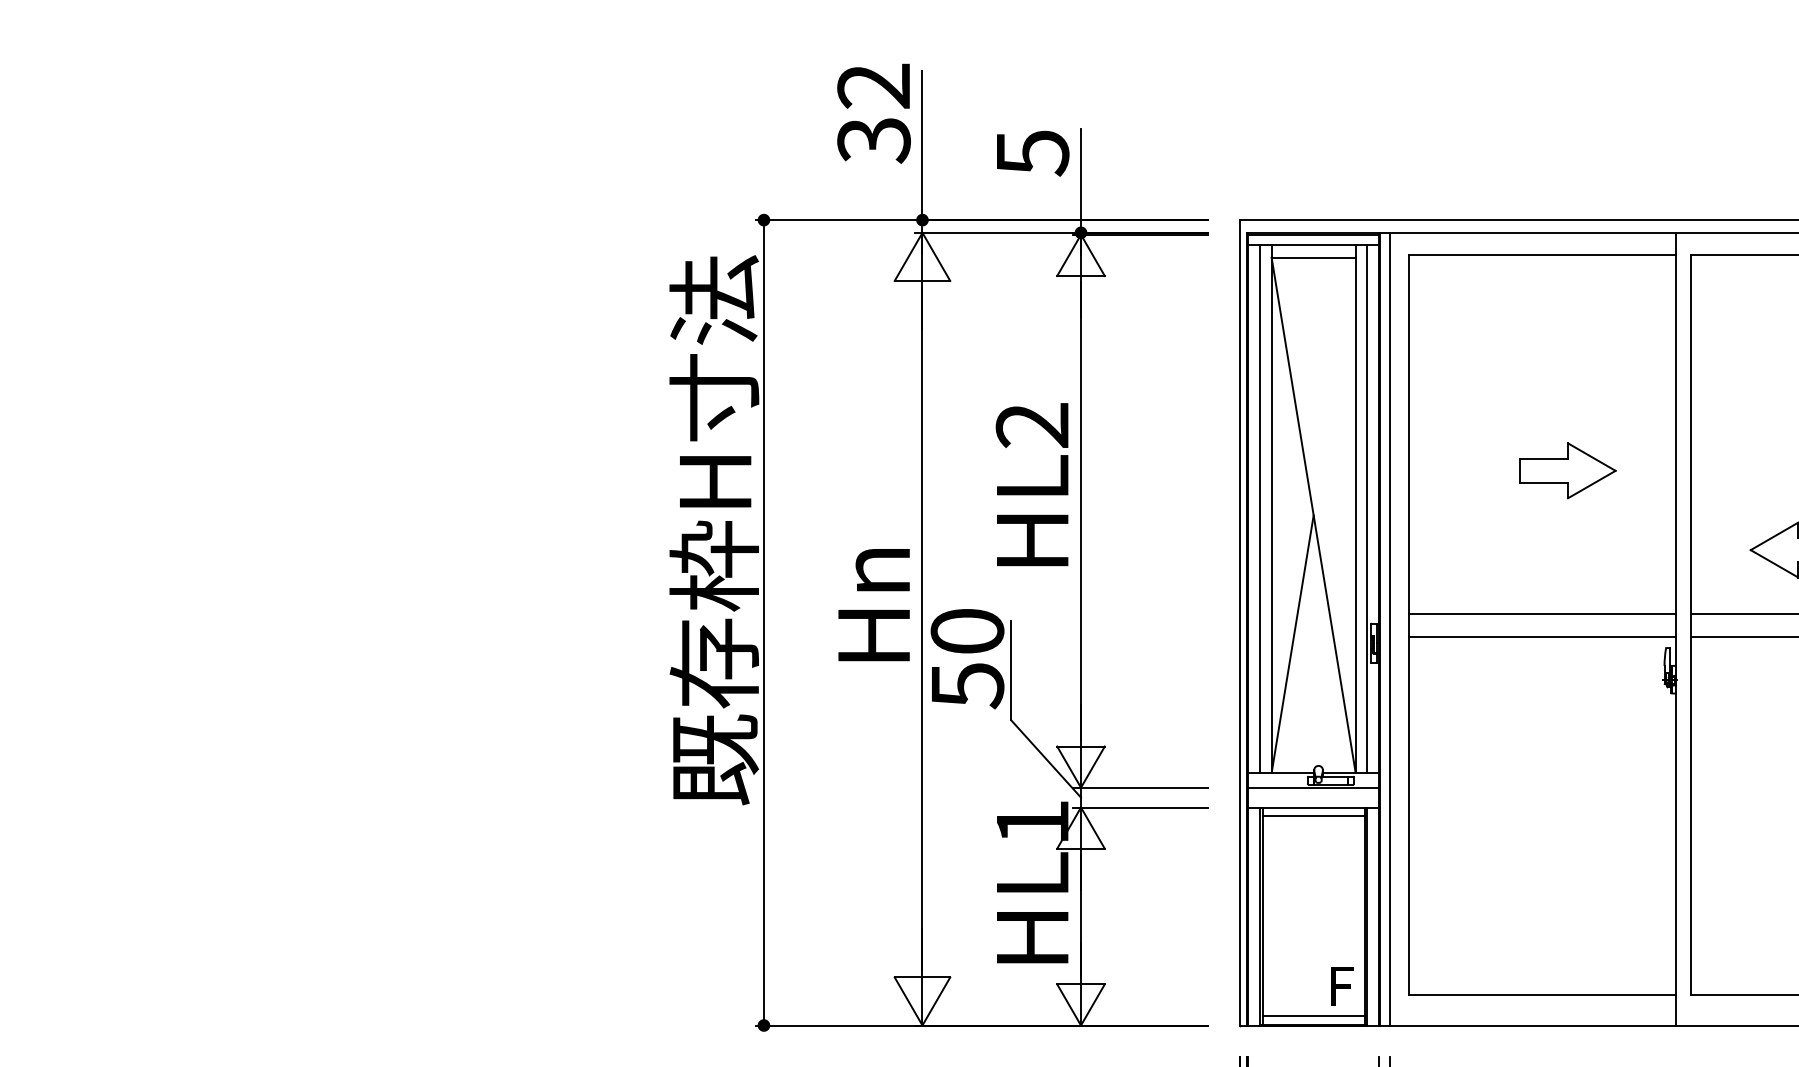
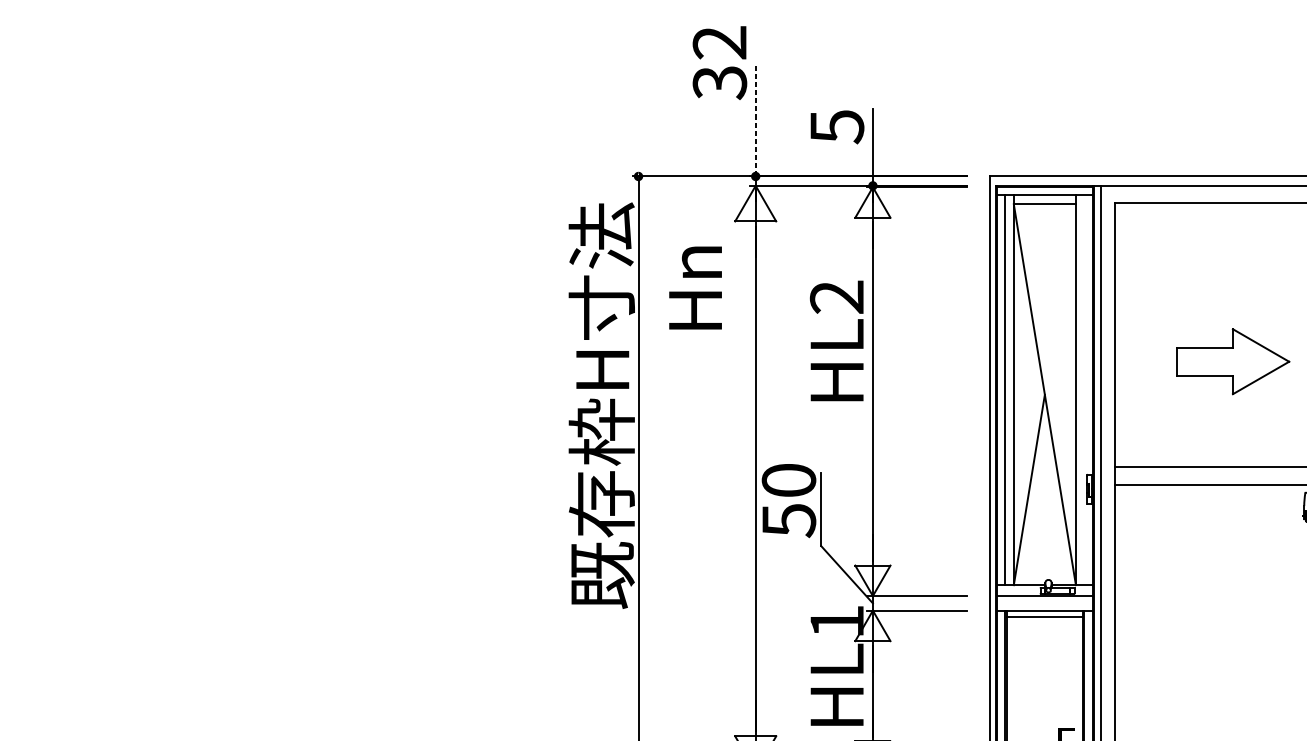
text: (873, 113) -> (719, 62), moved
line: (922, 145) -> (755, 121), solid -> dashed
part: (1567, 470) -> (1232, 361), size x1.6
text: (1031, 484) -> (836, 340), moved
line: (1367, 509) -> (1084, 390), removed
text: (873, 605) -> (695, 288), moved

